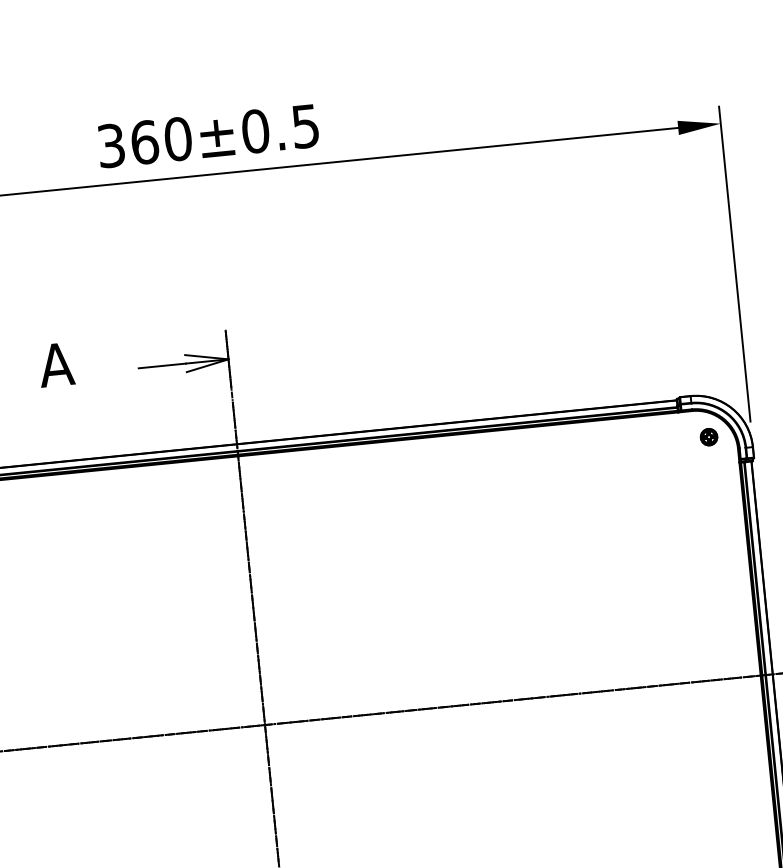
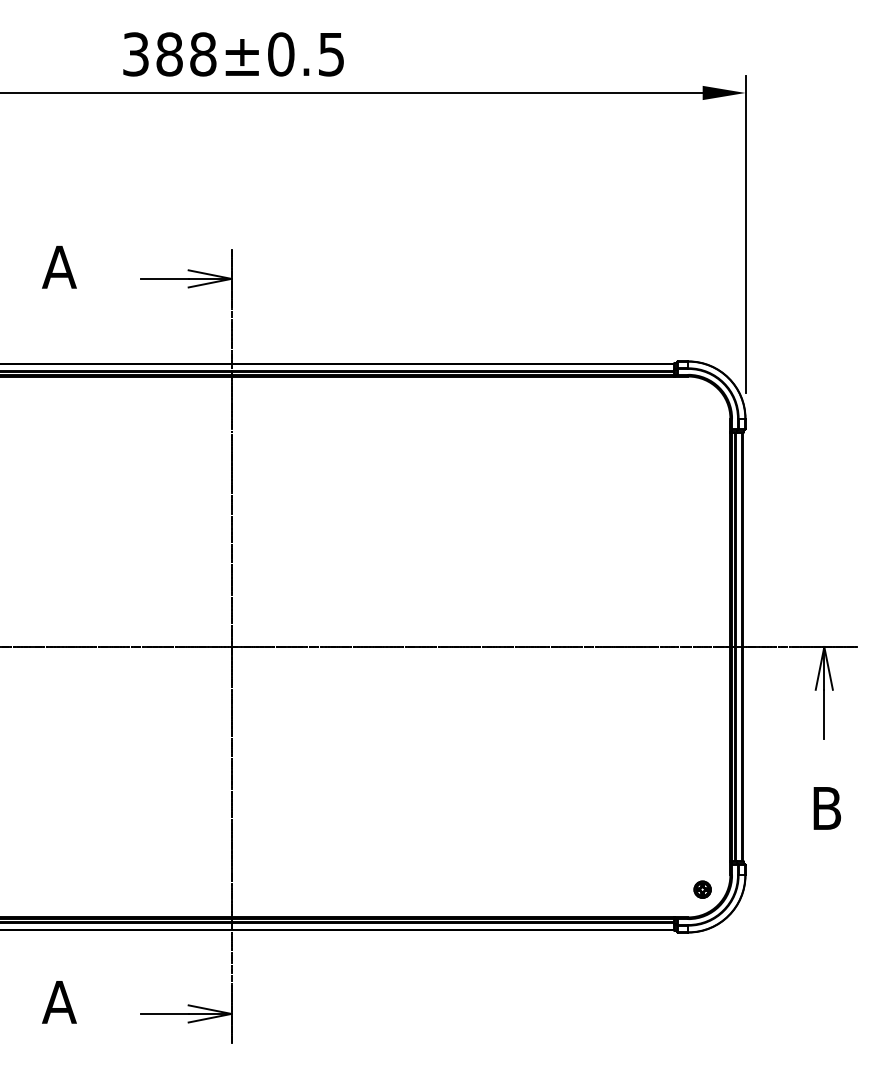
text: (161, 140) -> (186, 54), 360±0.5 -> 388±0.5
part: (708, 437) -> (702, 404), removed

